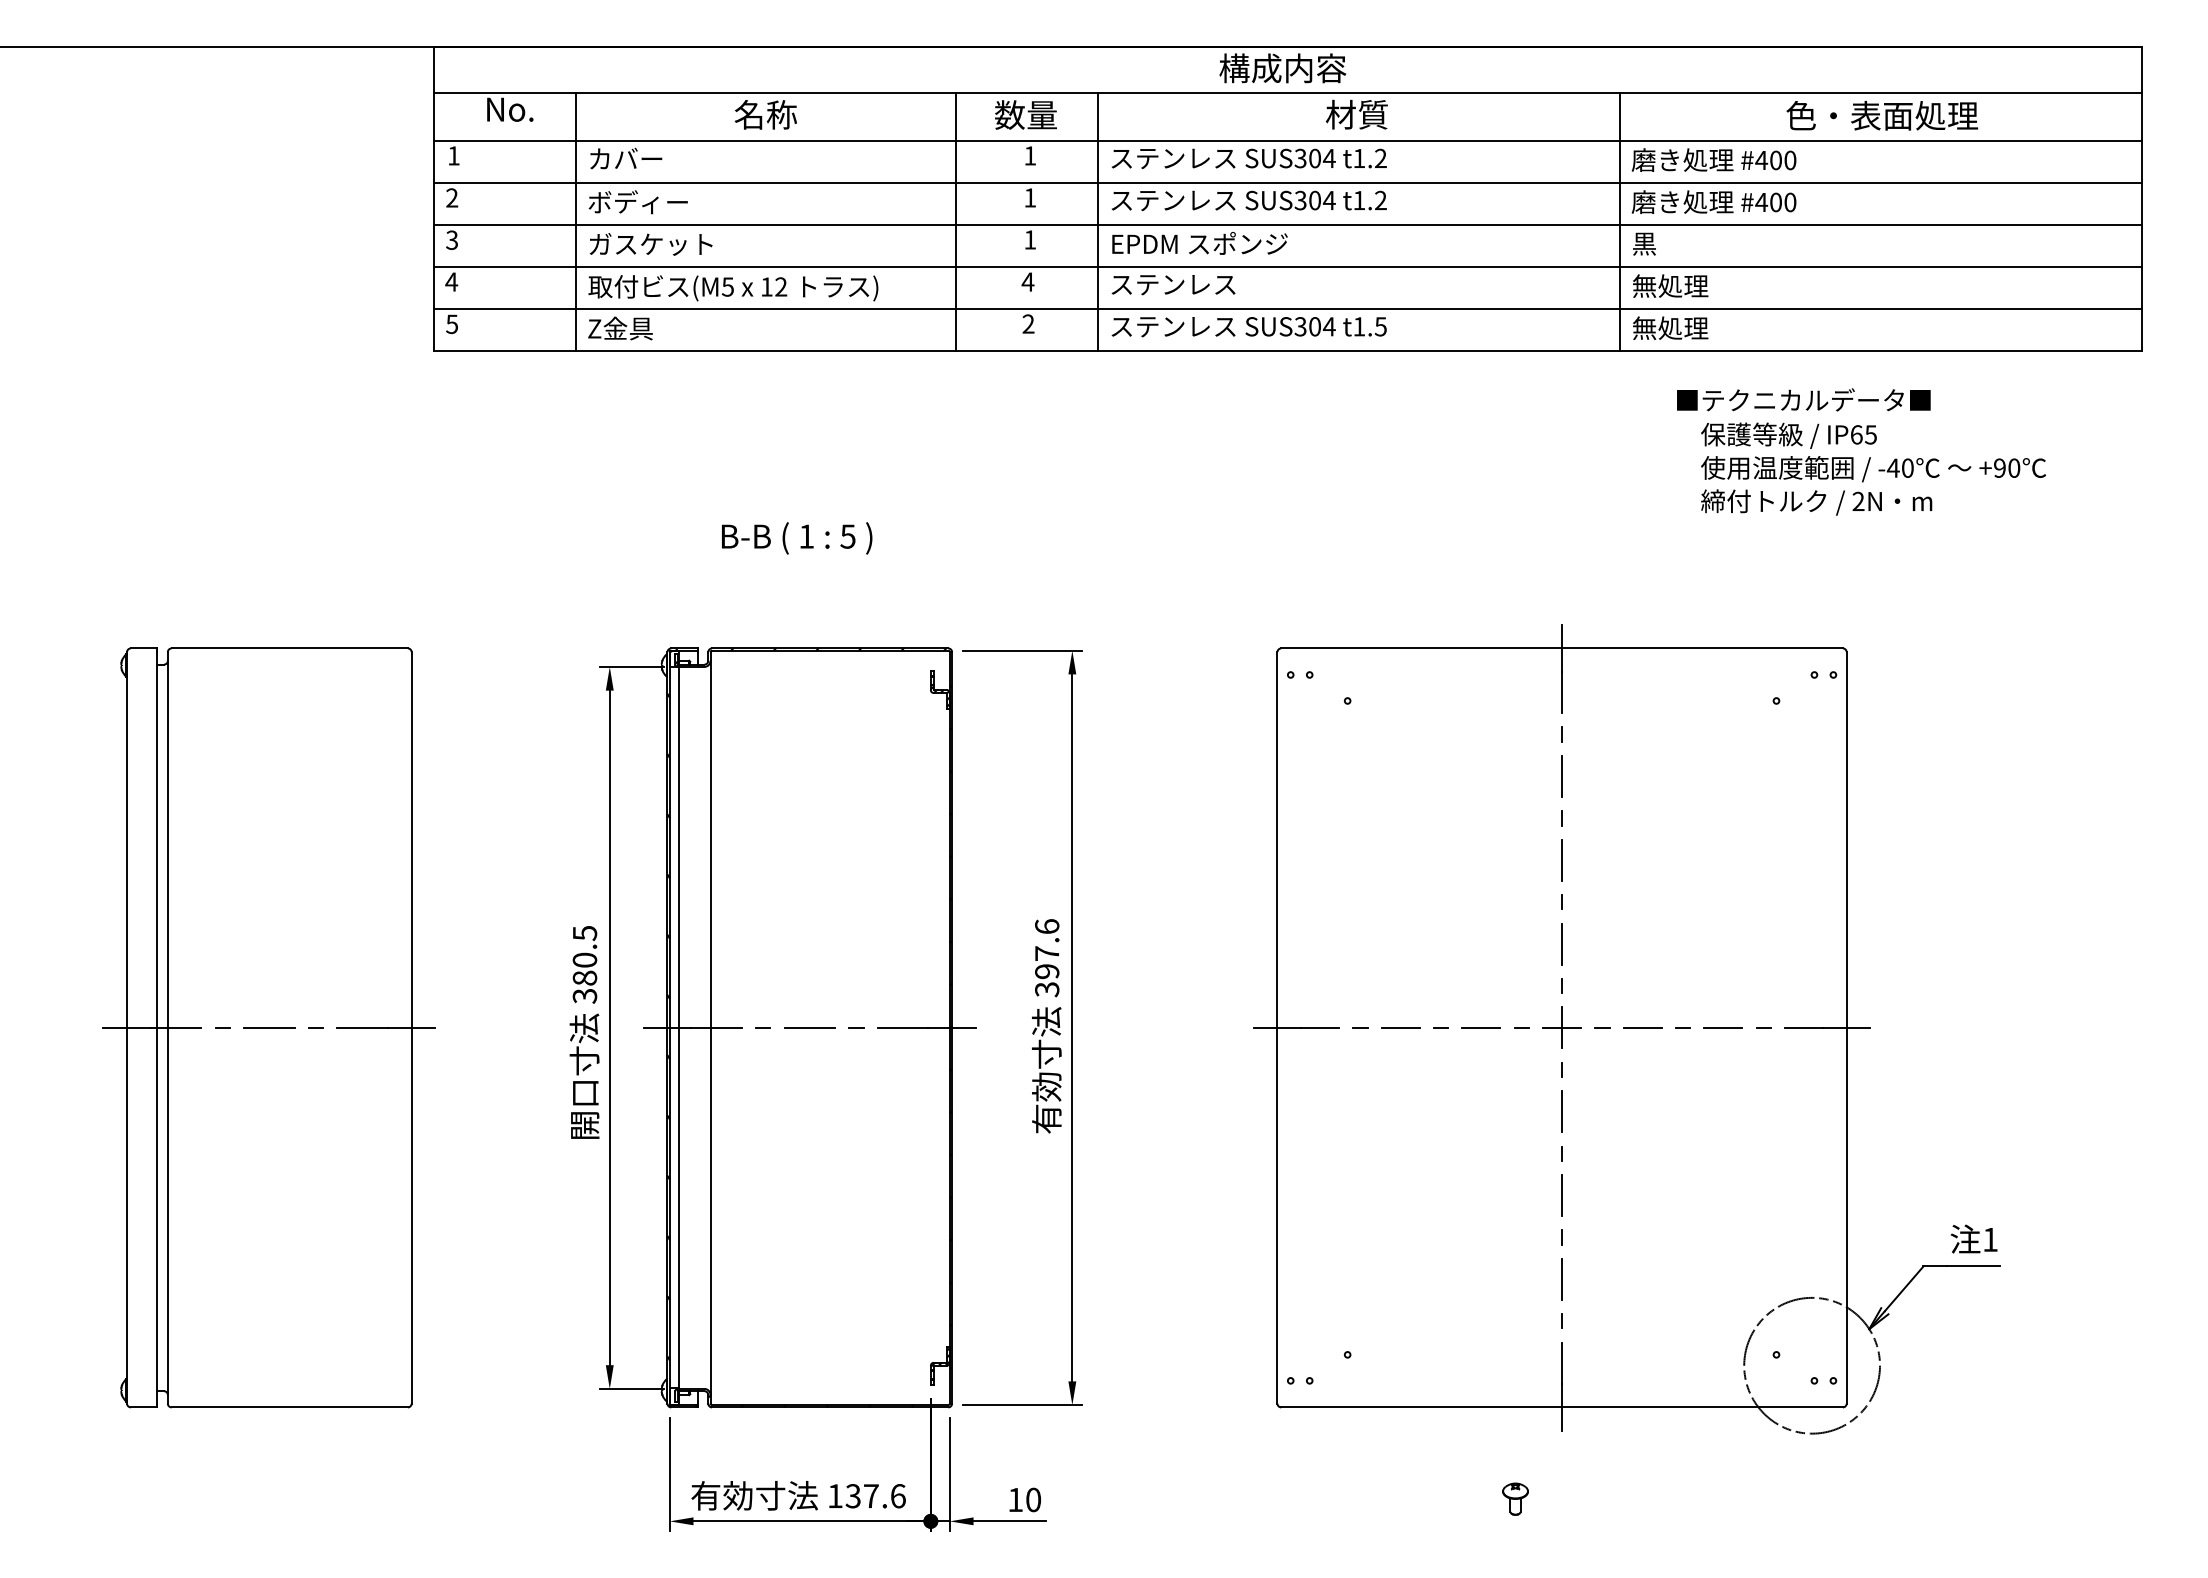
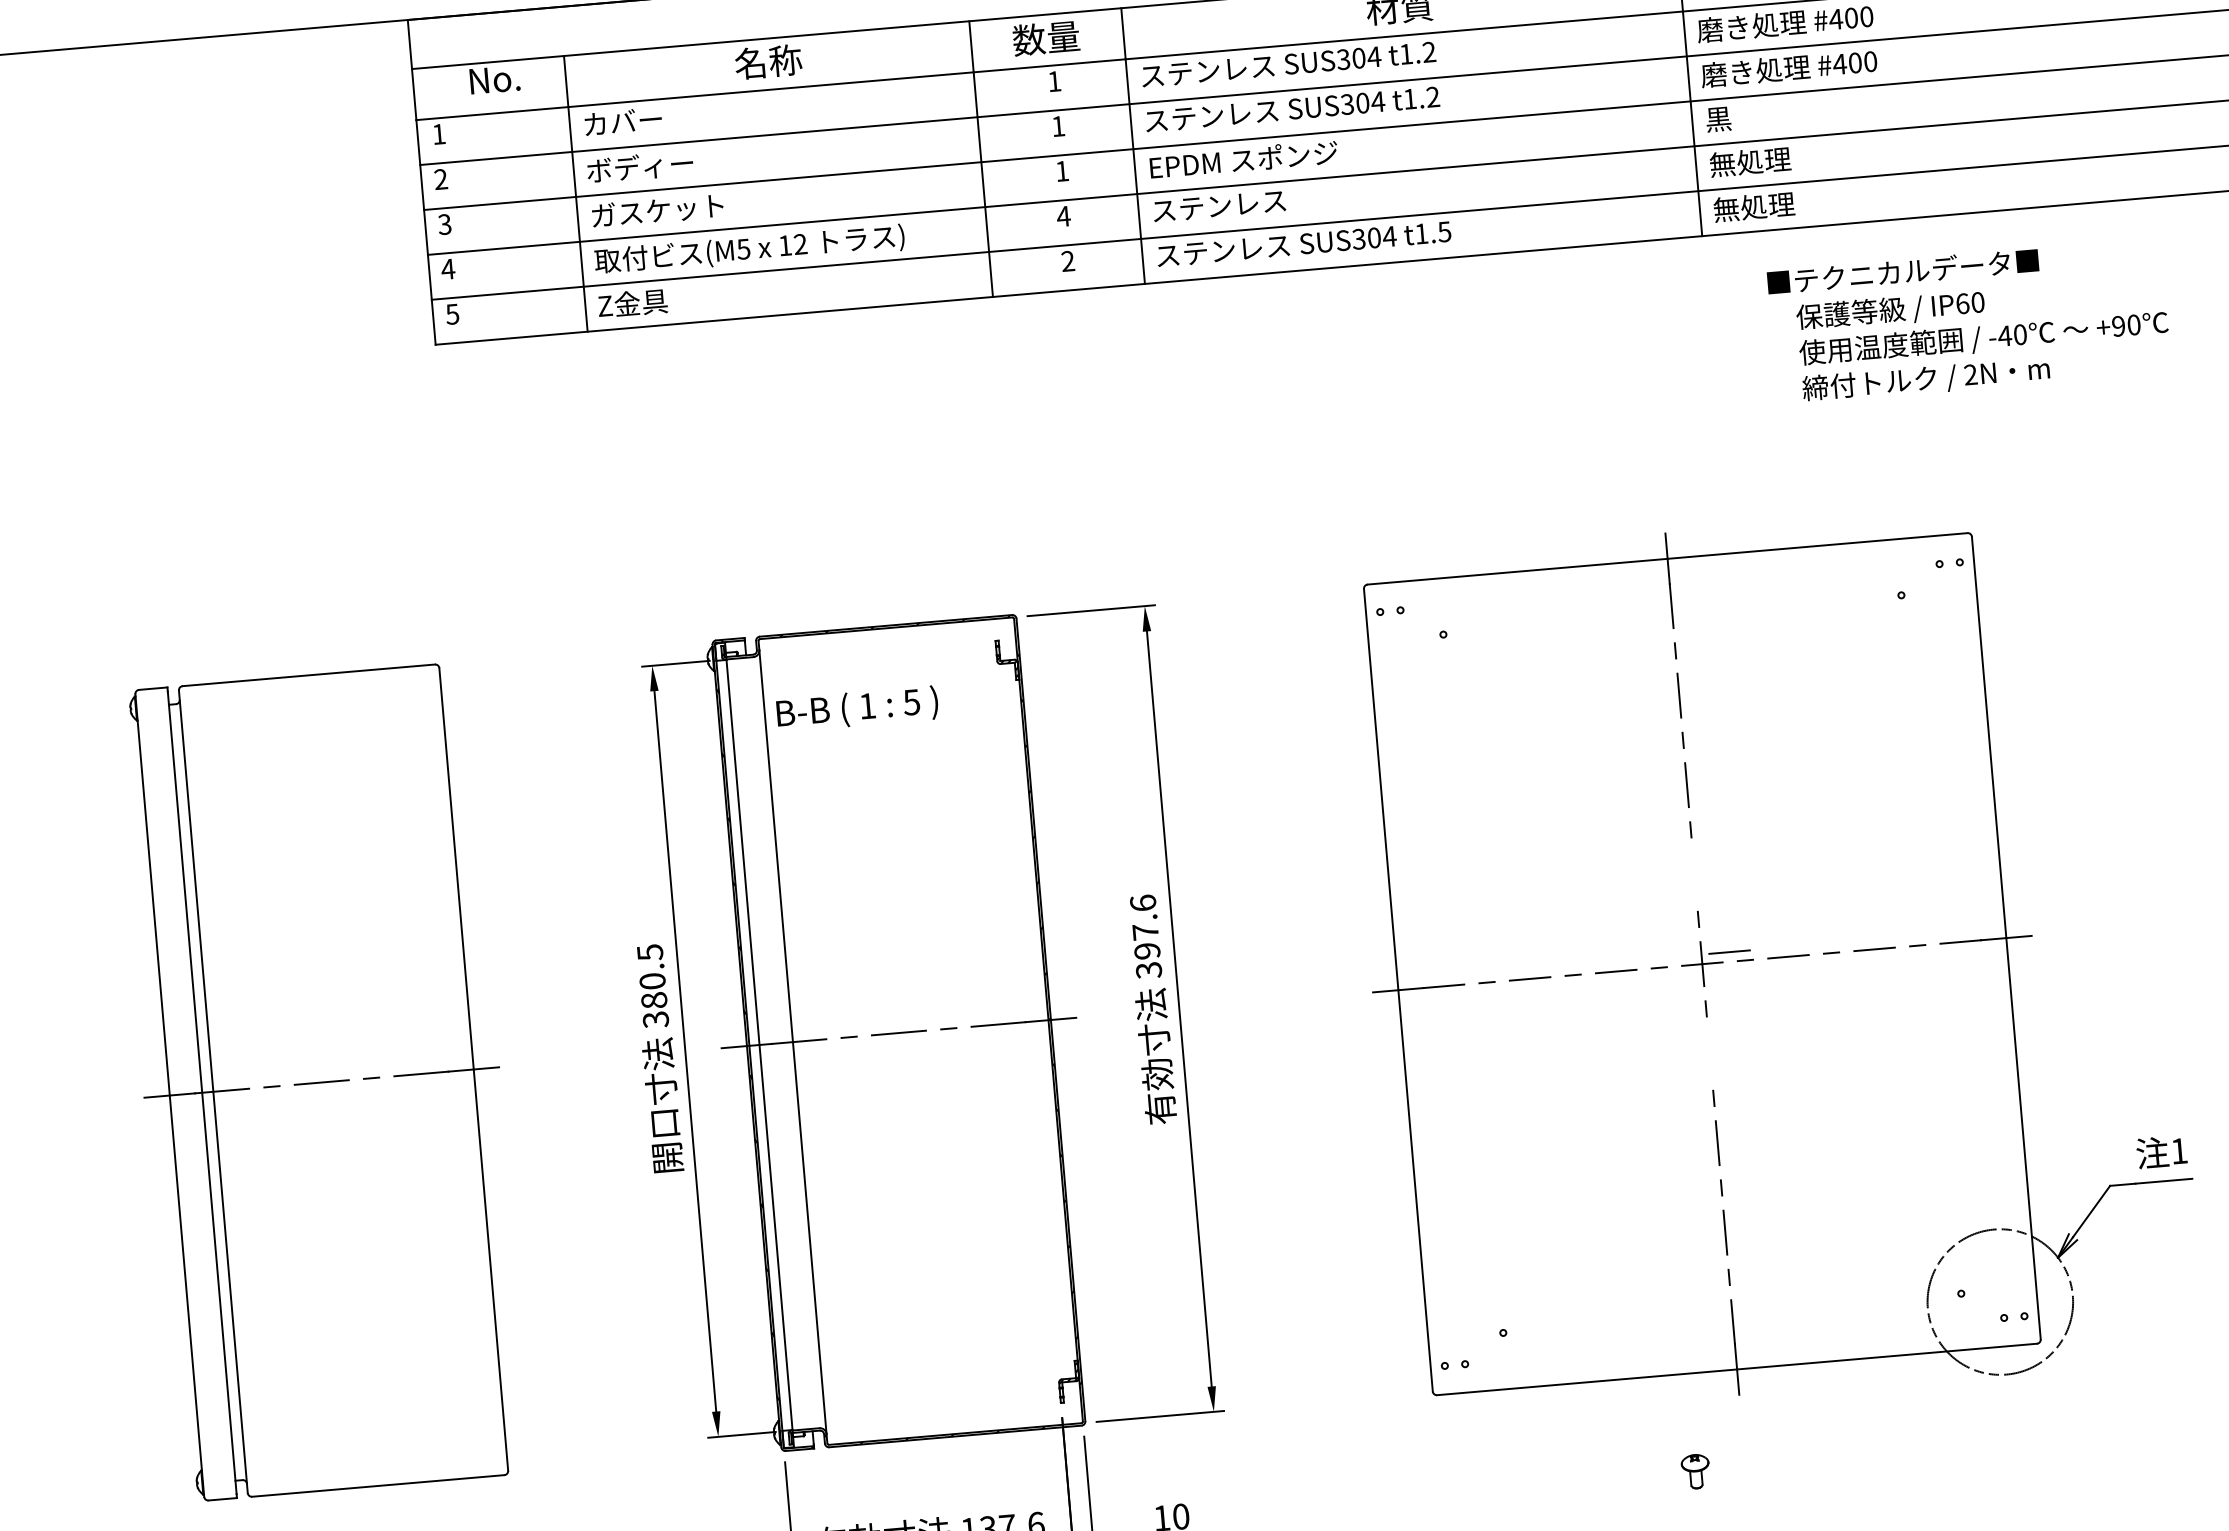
text: (1870, 434) -> (1977, 302), IP65 -> IP60
text: (797, 538) -> (857, 709), moved
line: (1562, 943) -> (1695, 873), removed
line: (1587, 1018) -> (1728, 951), added
line: (1562, 1111) -> (1710, 1053), removed

